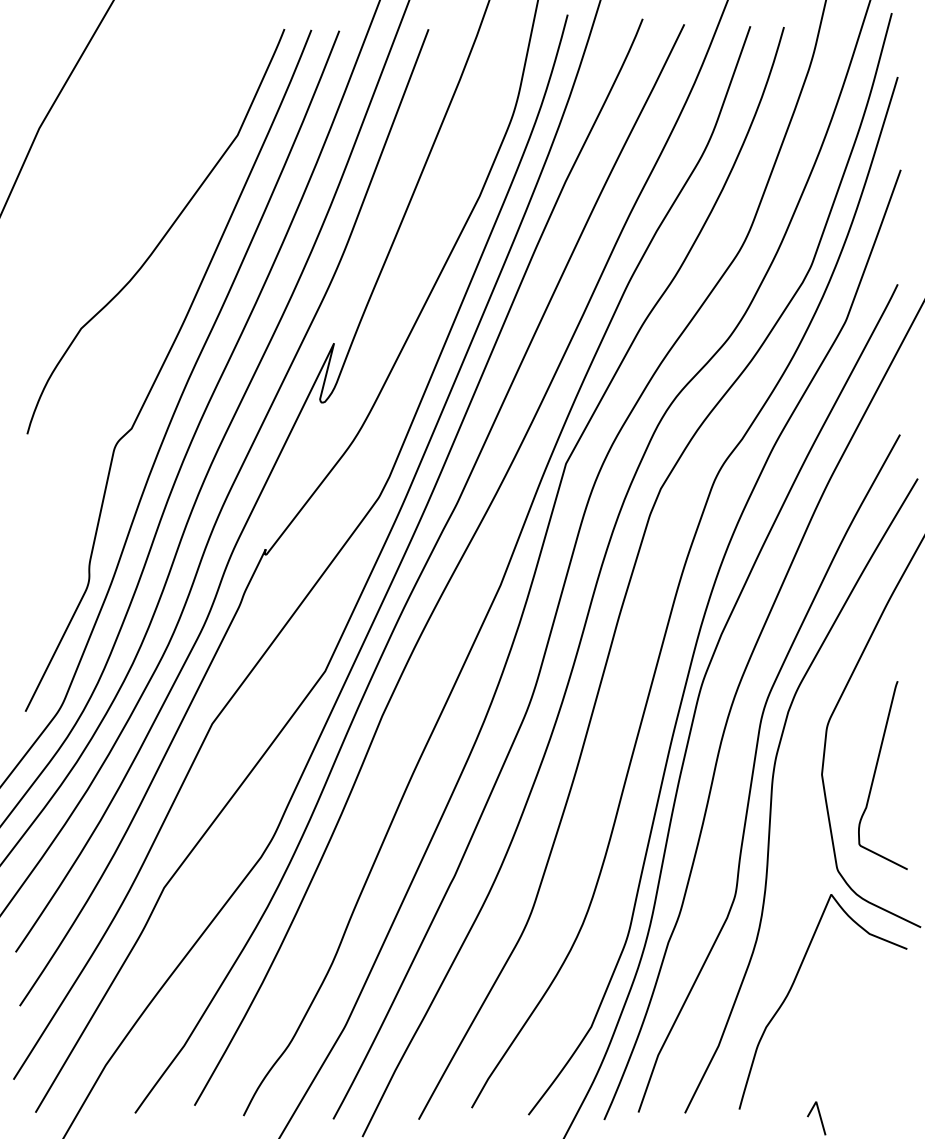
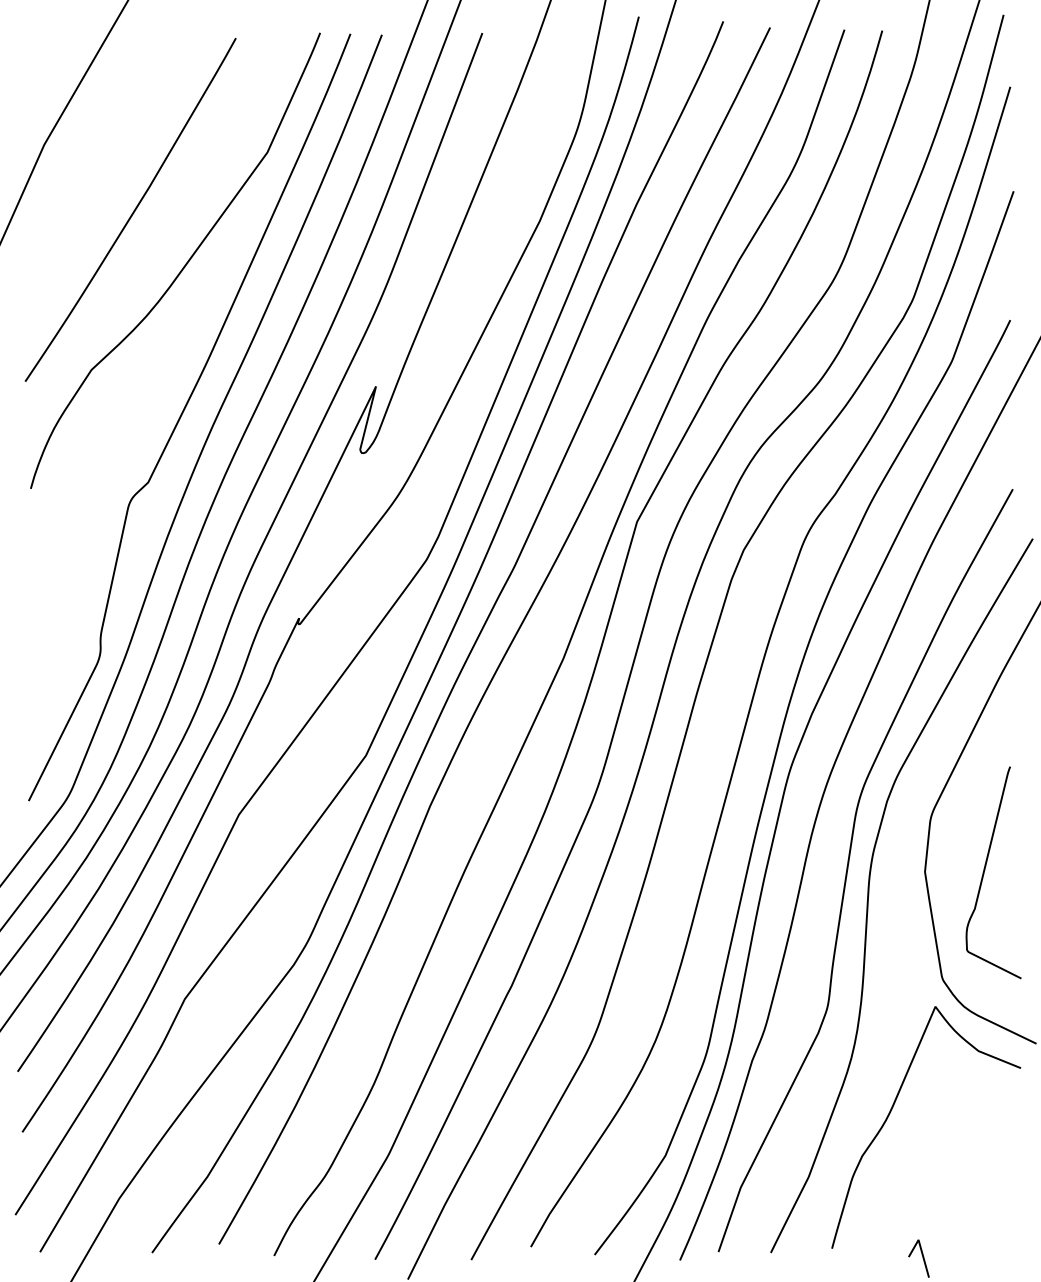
curve: (118, 186) -> (133, 210), added

